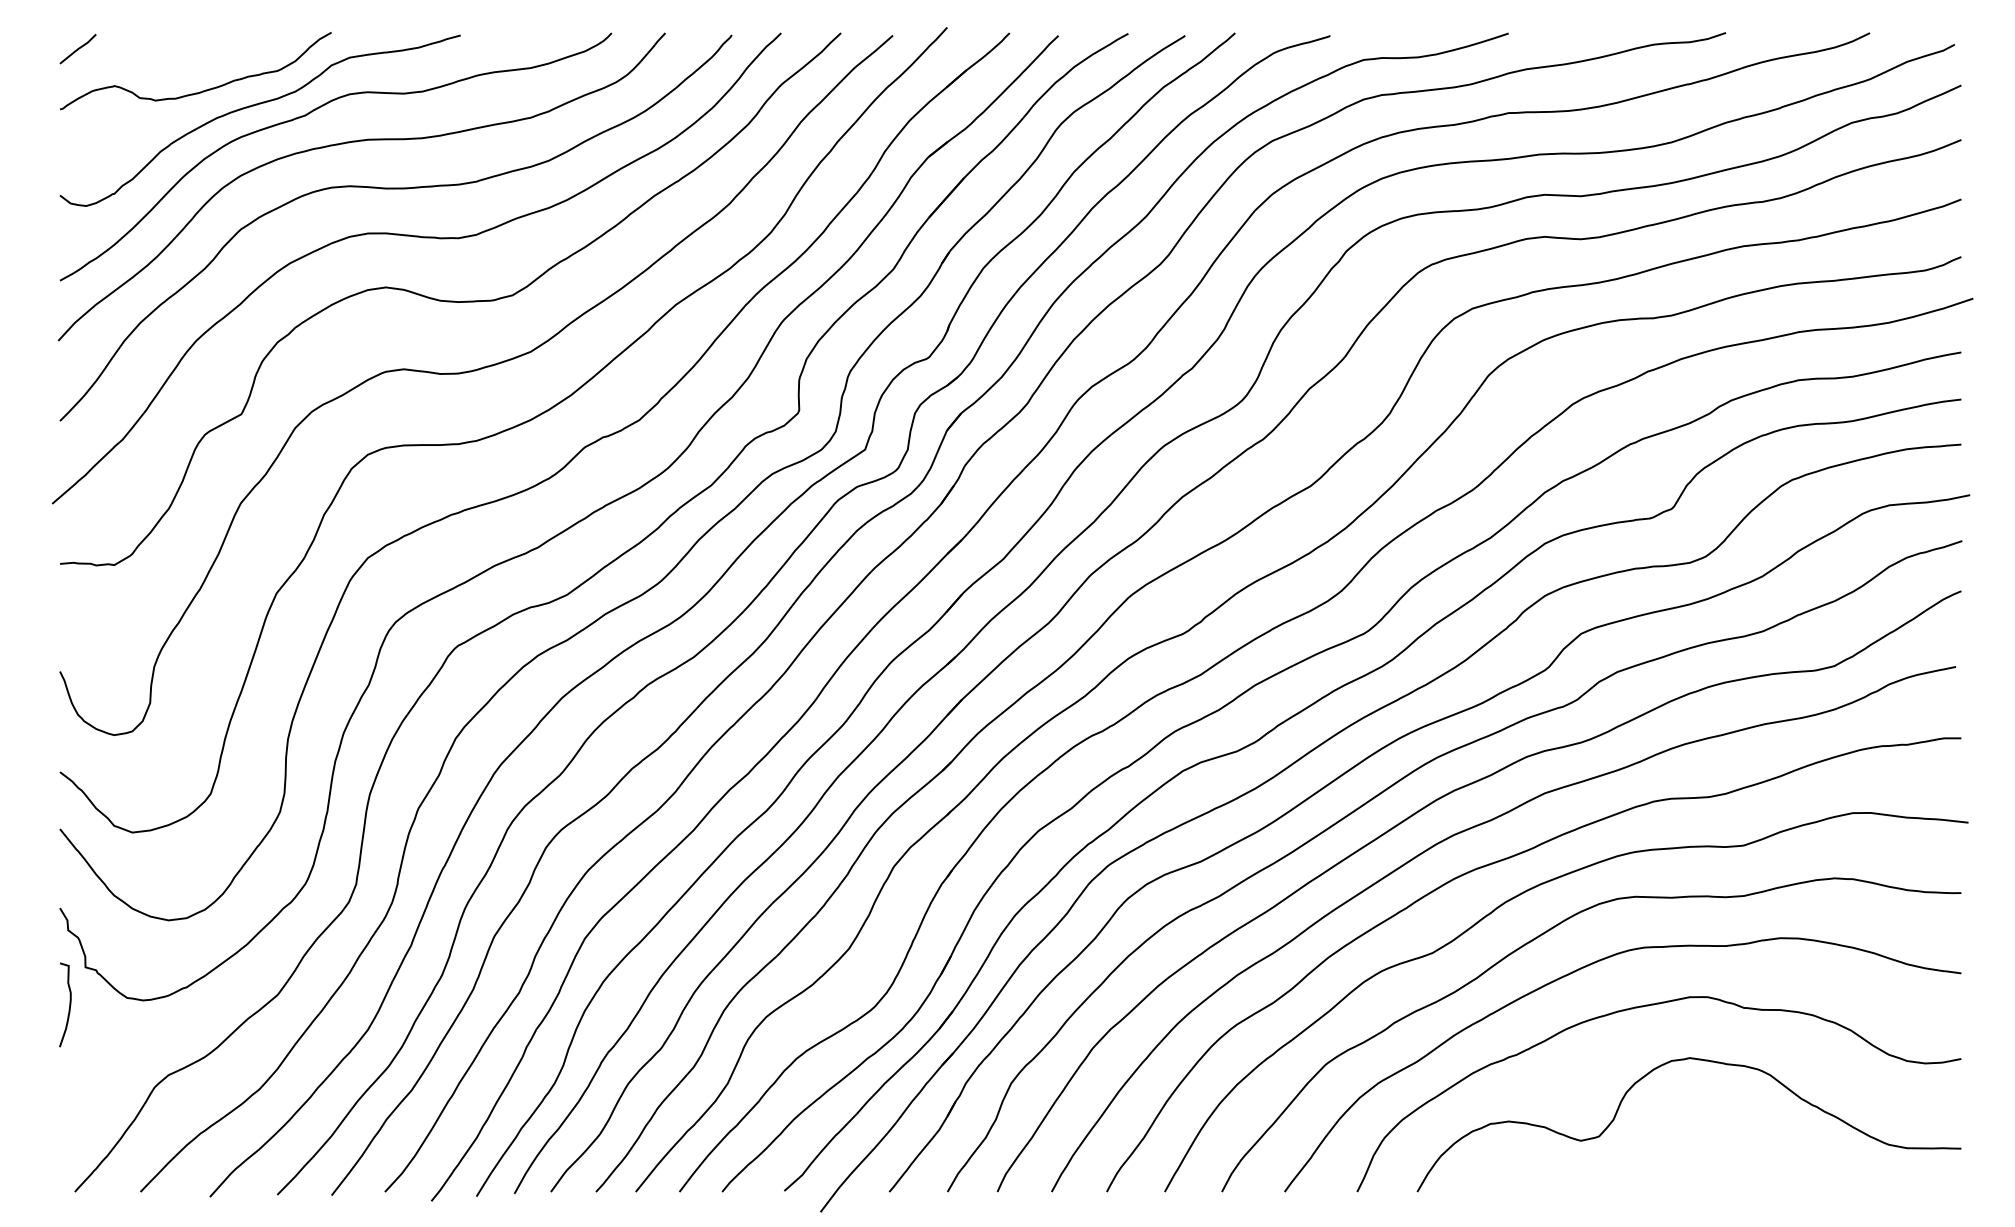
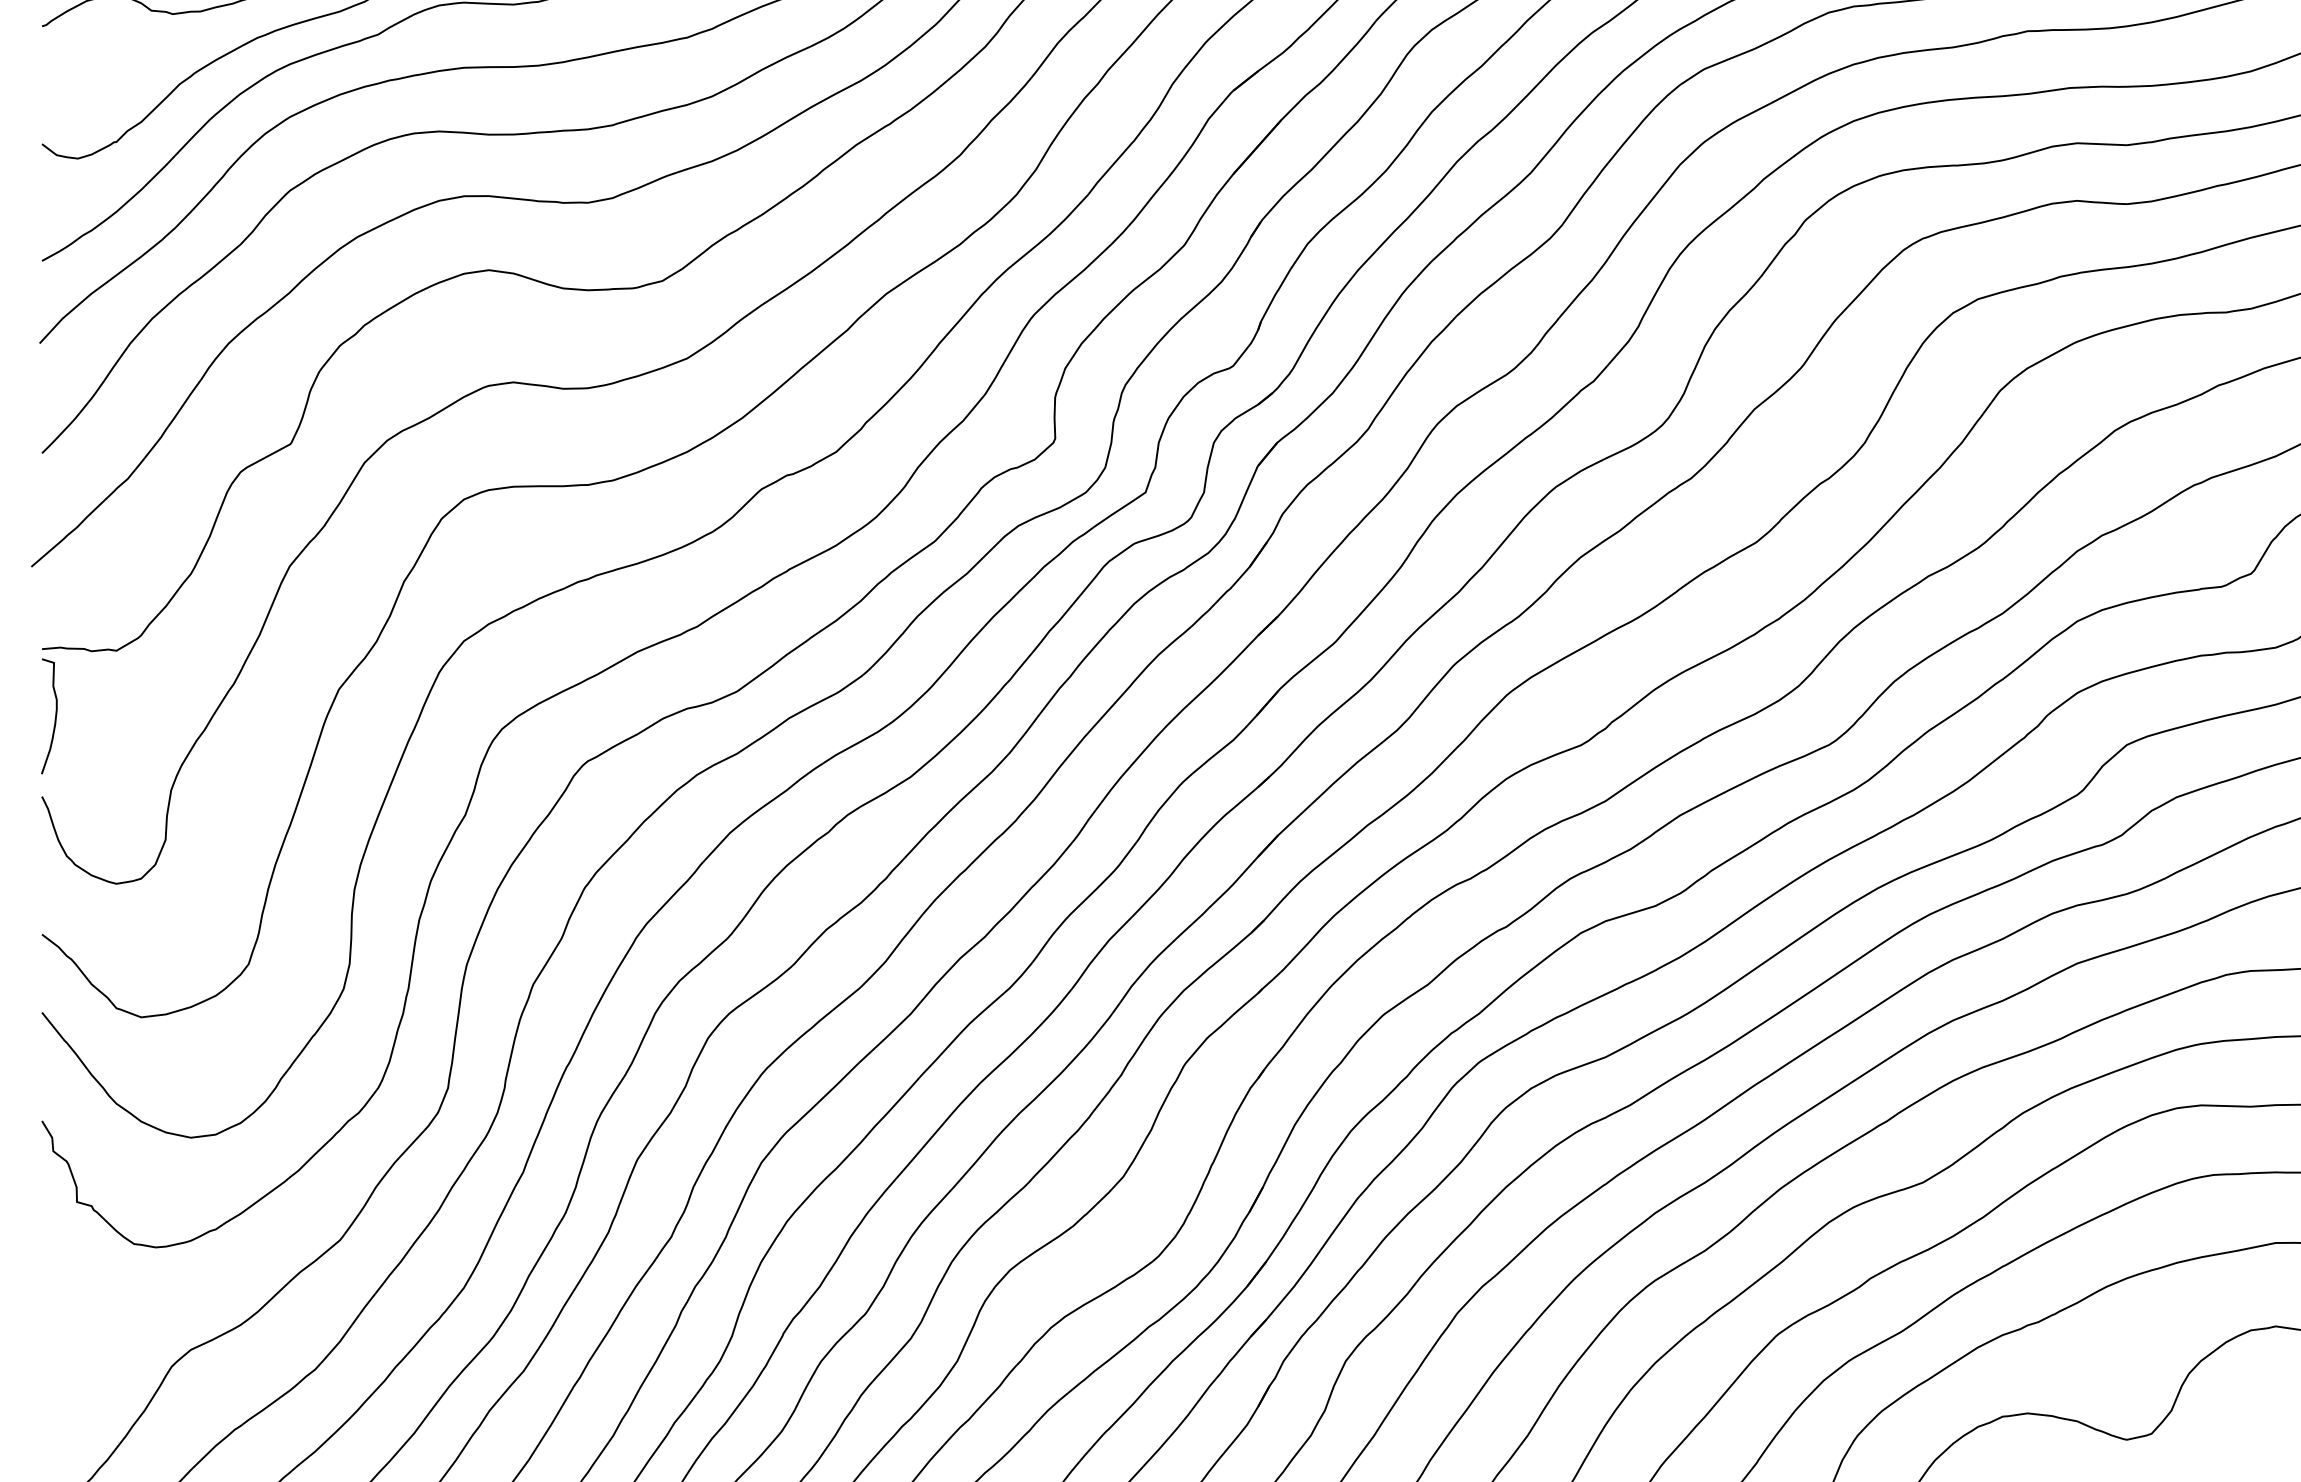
curve: (69, 1004) -> (55, 715), moved

